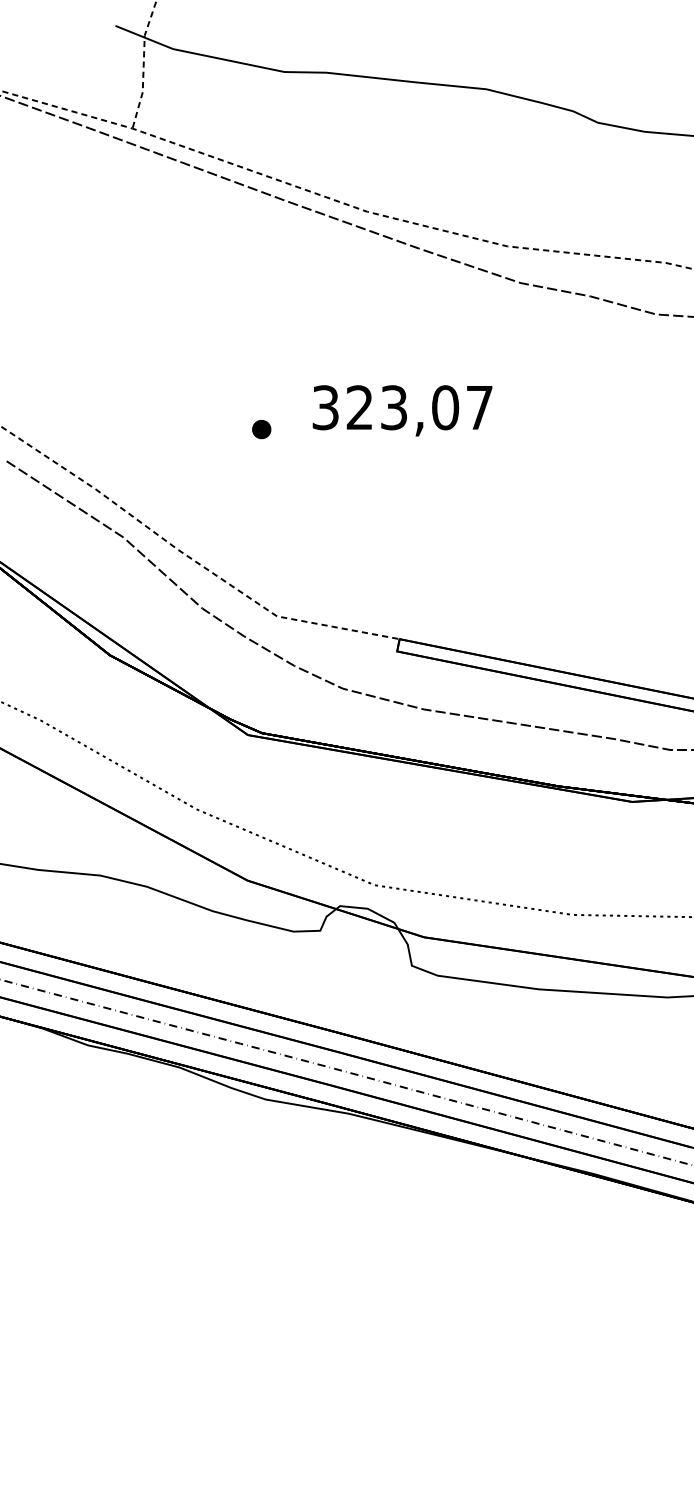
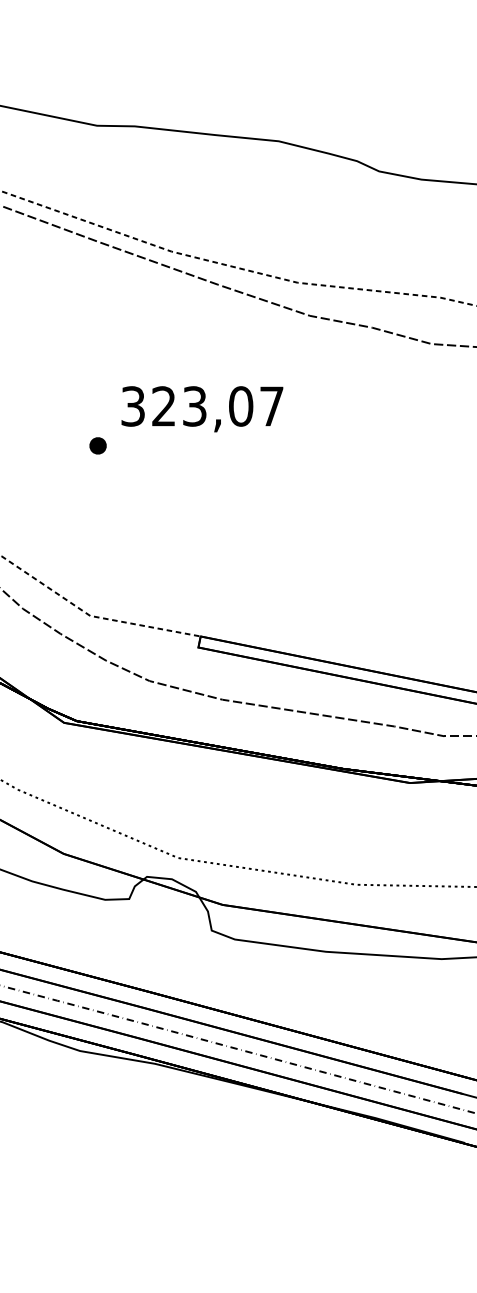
text: (402, 410) -> (202, 408), moved
part: (261, 429) -> (97, 445), moved

